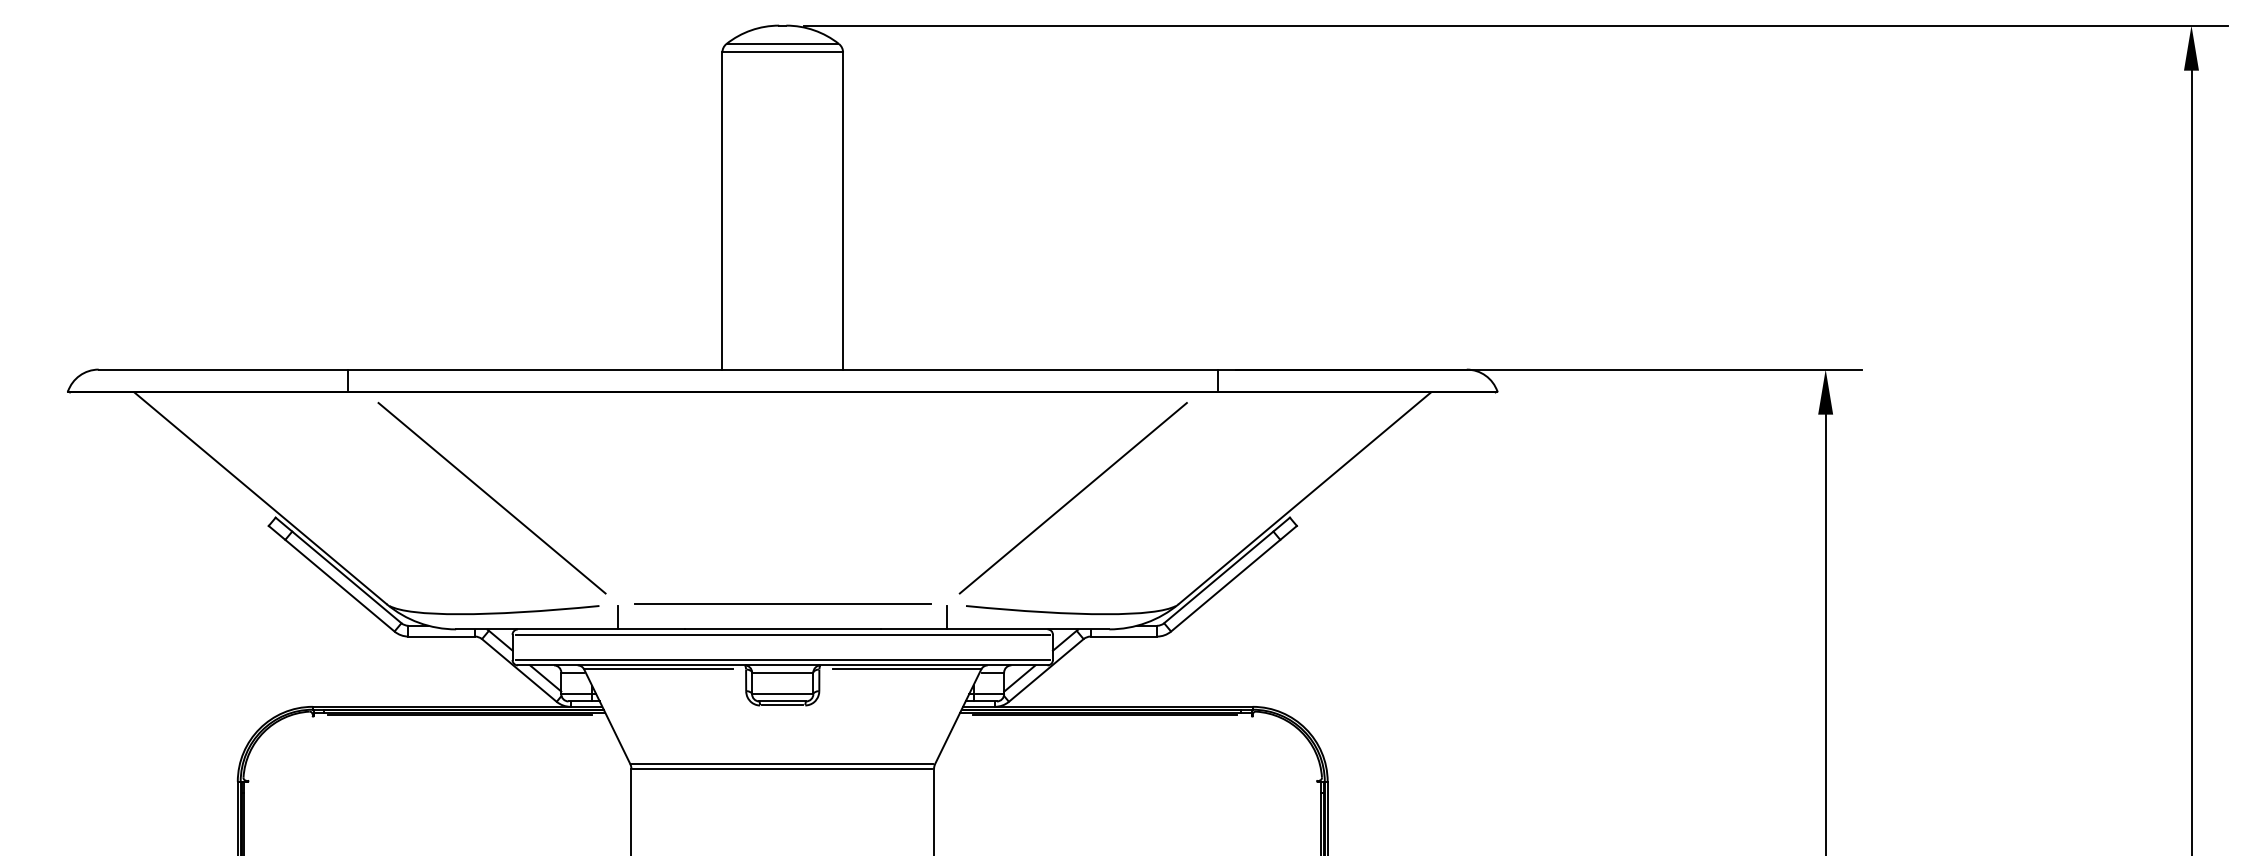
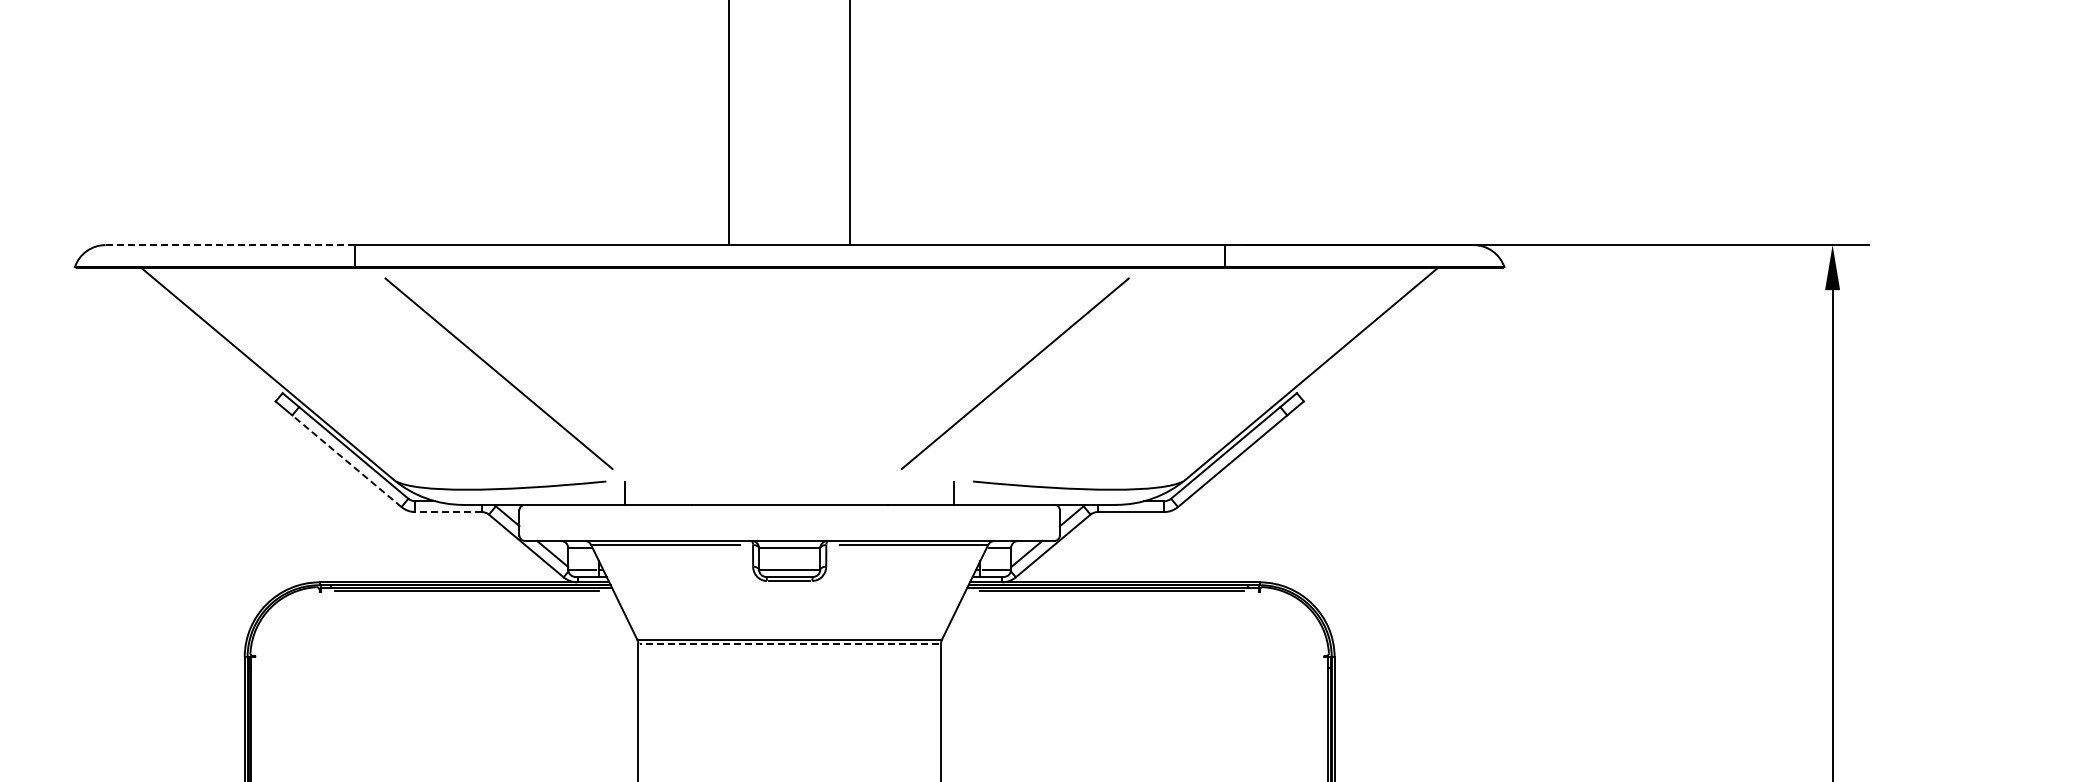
line: (223, 369) -> (230, 245), solid -> dashed
line: (1072, 498) -> (1014, 374), moved
line: (339, 585) -> (346, 461), solid -> dashed
line: (782, 604) -> (789, 480), removed
line: (782, 634) -> (789, 510), removed
line: (441, 636) -> (448, 512), solid -> dashed
line: (782, 660) -> (789, 536), removed
line: (782, 768) -> (789, 644), solid -> dashed

